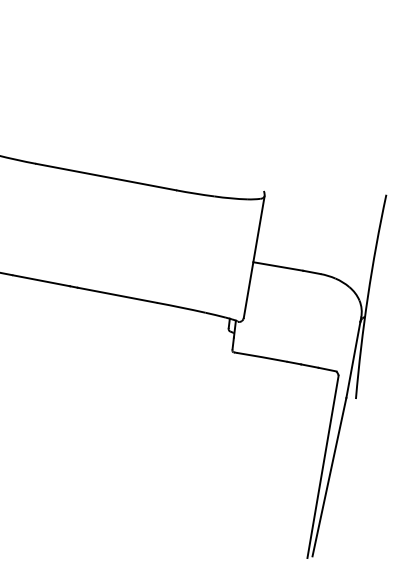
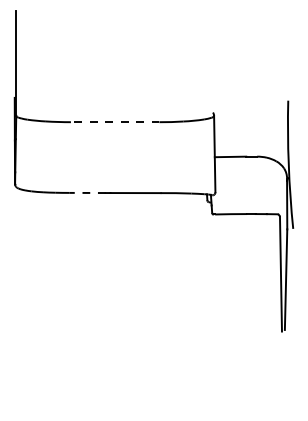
line: (105, 177) -> (114, 122), solid -> dashed
line: (41, 280) -> (87, 192), solid -> dashed

